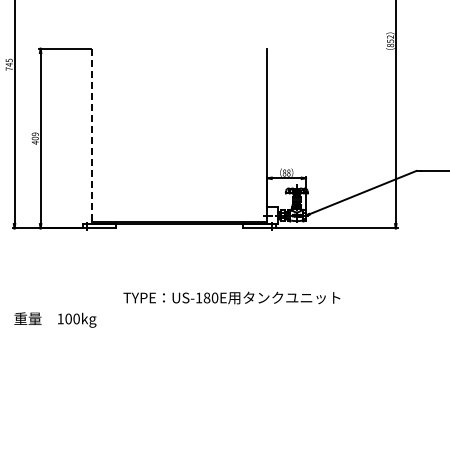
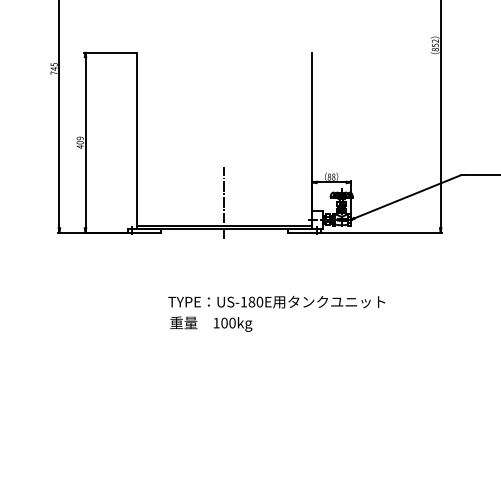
line: (91, 136) -> (136, 140), dashed -> solid
line: (179, 199) -> (224, 203), added
text: (55, 319) -> (211, 323), moved

